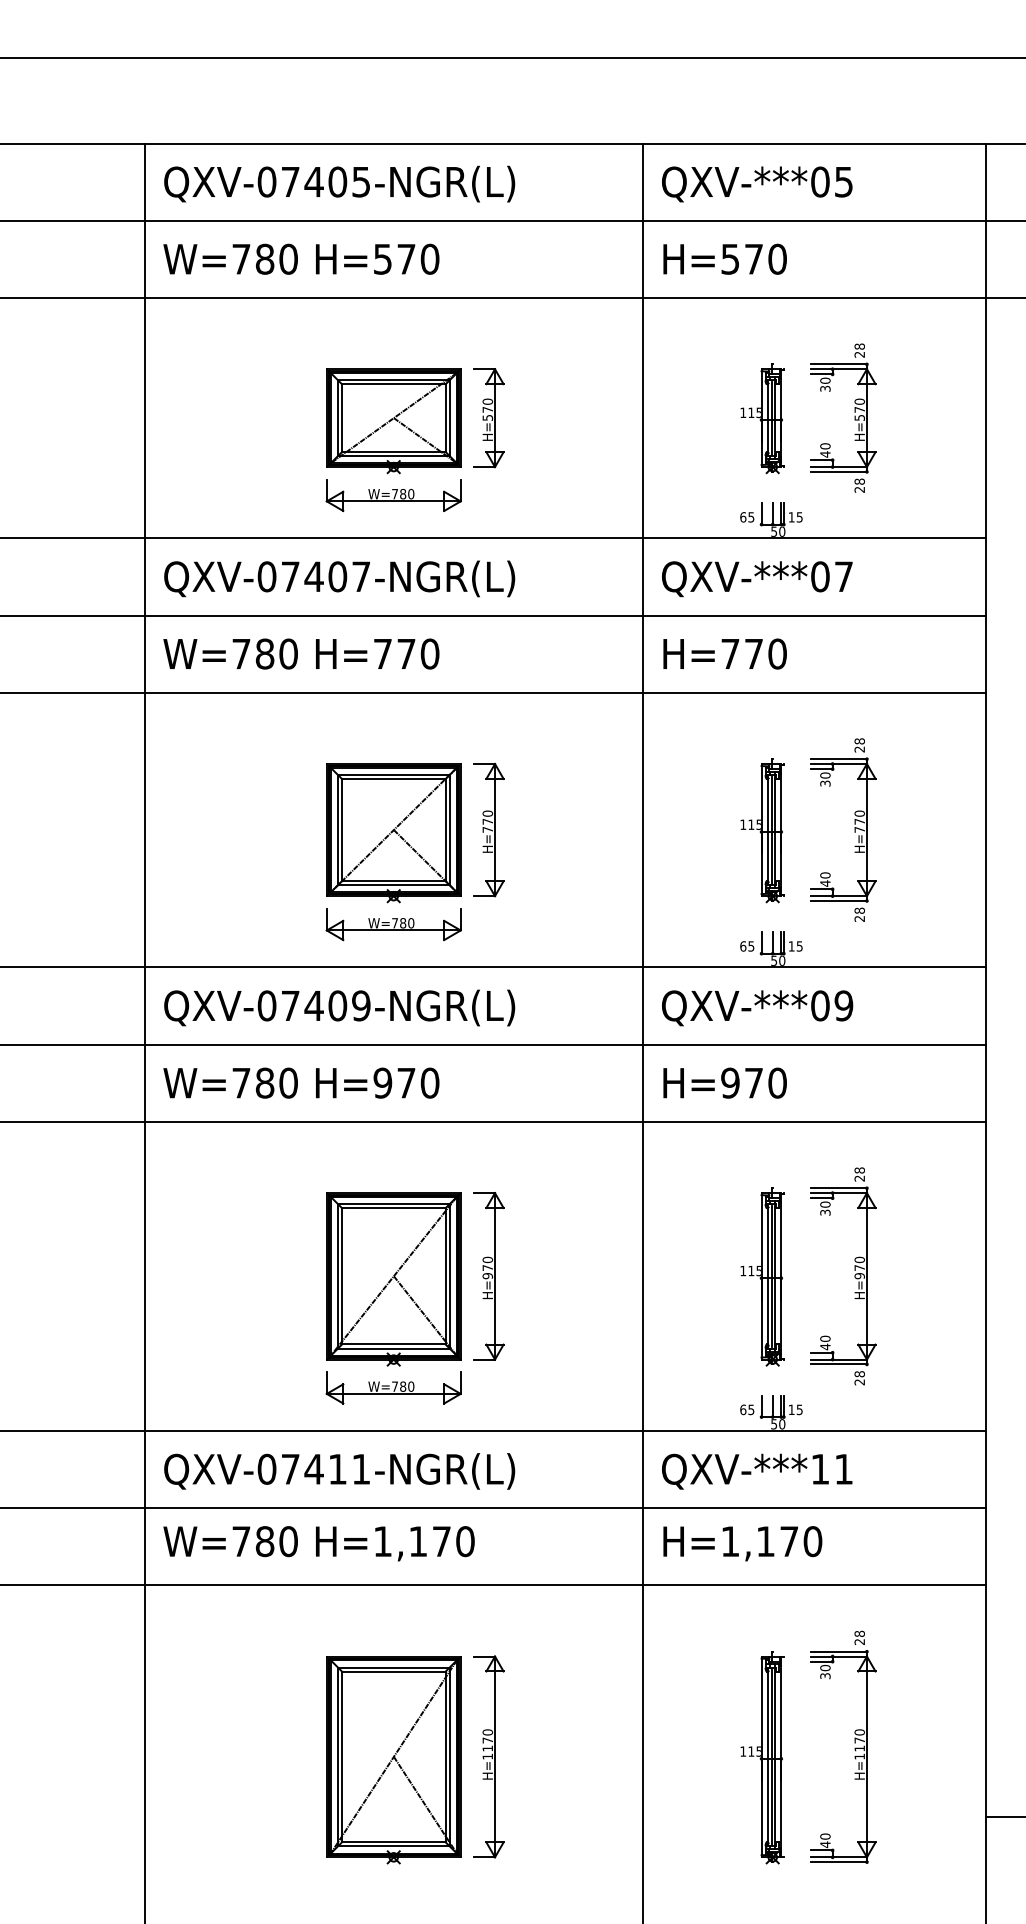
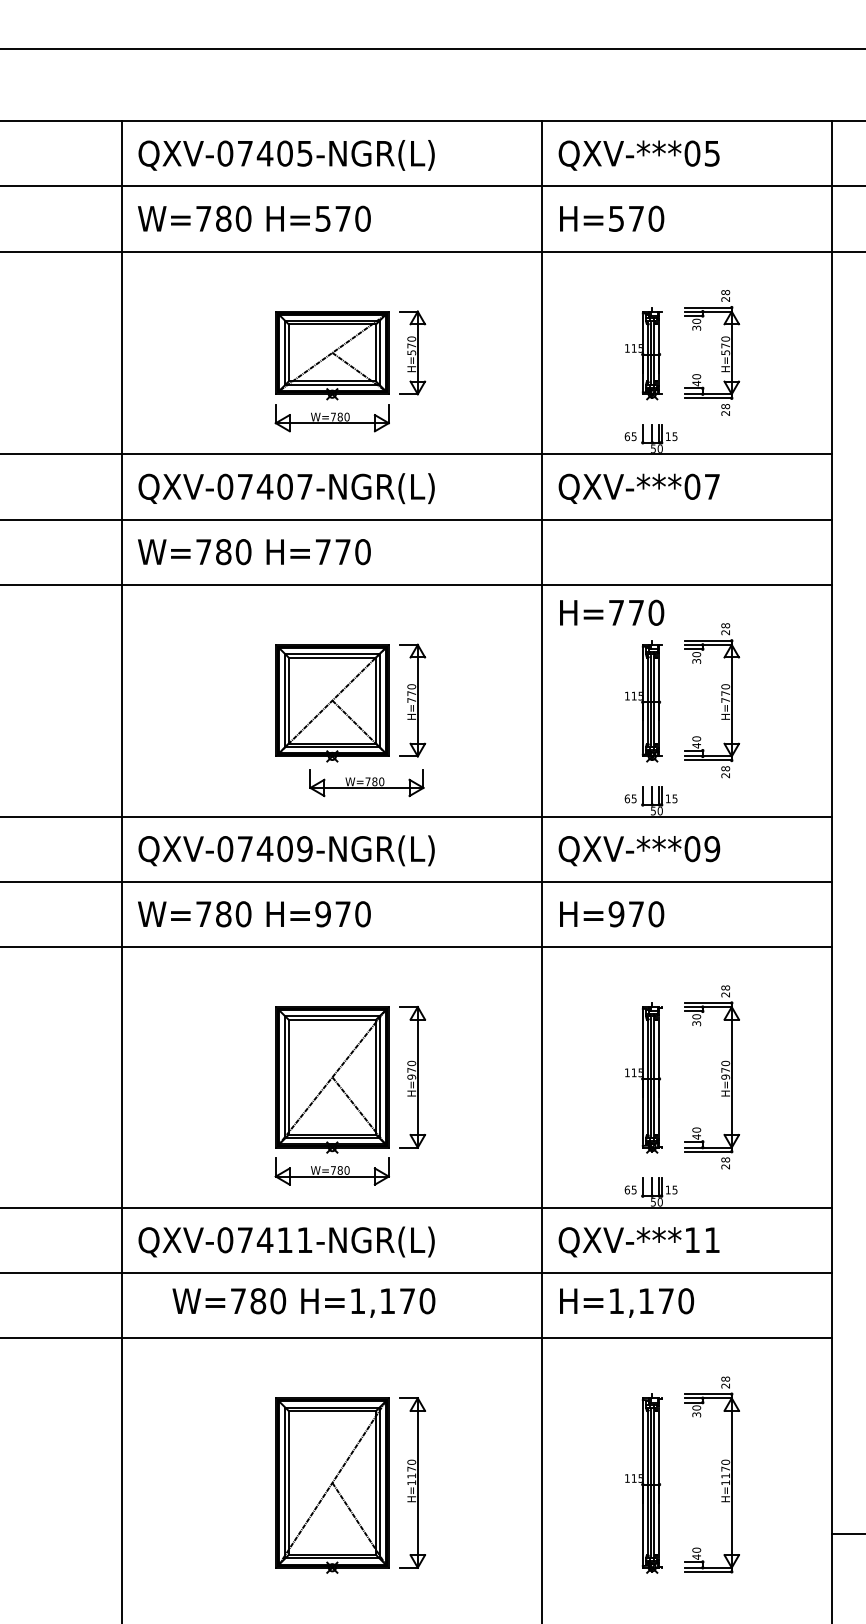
text: (724, 653) -> (611, 612), moved
part: (393, 924) -> (366, 782), moved
text: (318, 1543) -> (303, 1302), moved

